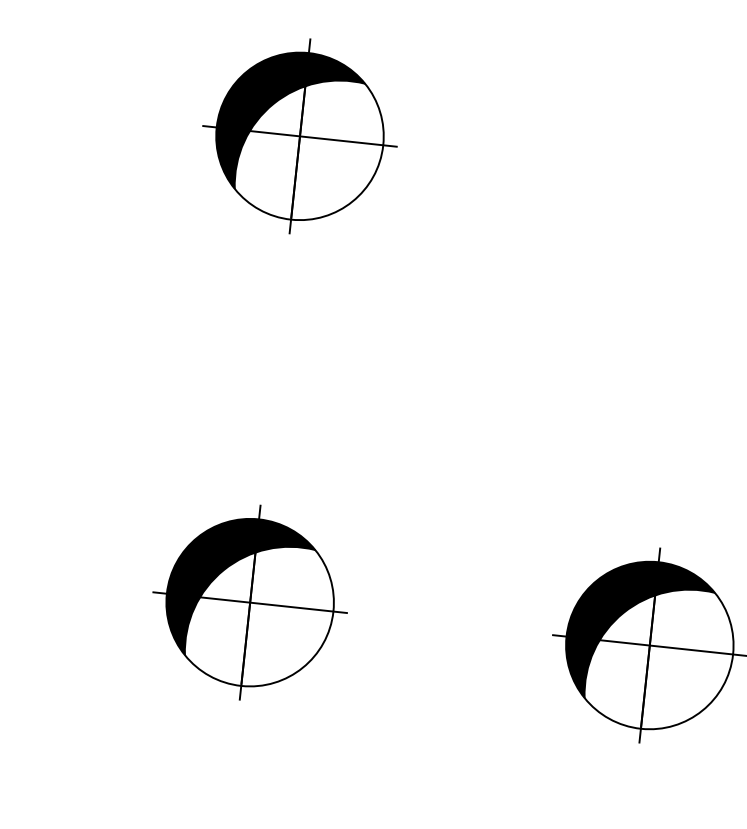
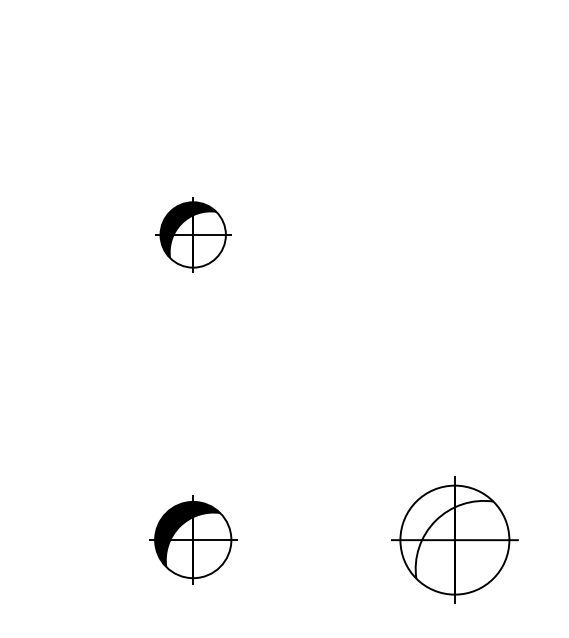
part: (298, 135) -> (192, 234), size x0.6
part: (248, 601) -> (192, 539), size x0.7
fill: (638, 630) -> (446, 531), removed

